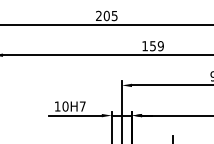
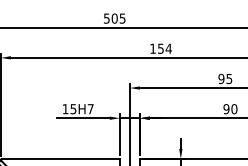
text: (98, 15) -> (106, 18), 205 -> 505
text: (160, 45) -> (168, 48), 159 -> 154
text: (65, 106) -> (73, 109), 10H7 -> 15H7

